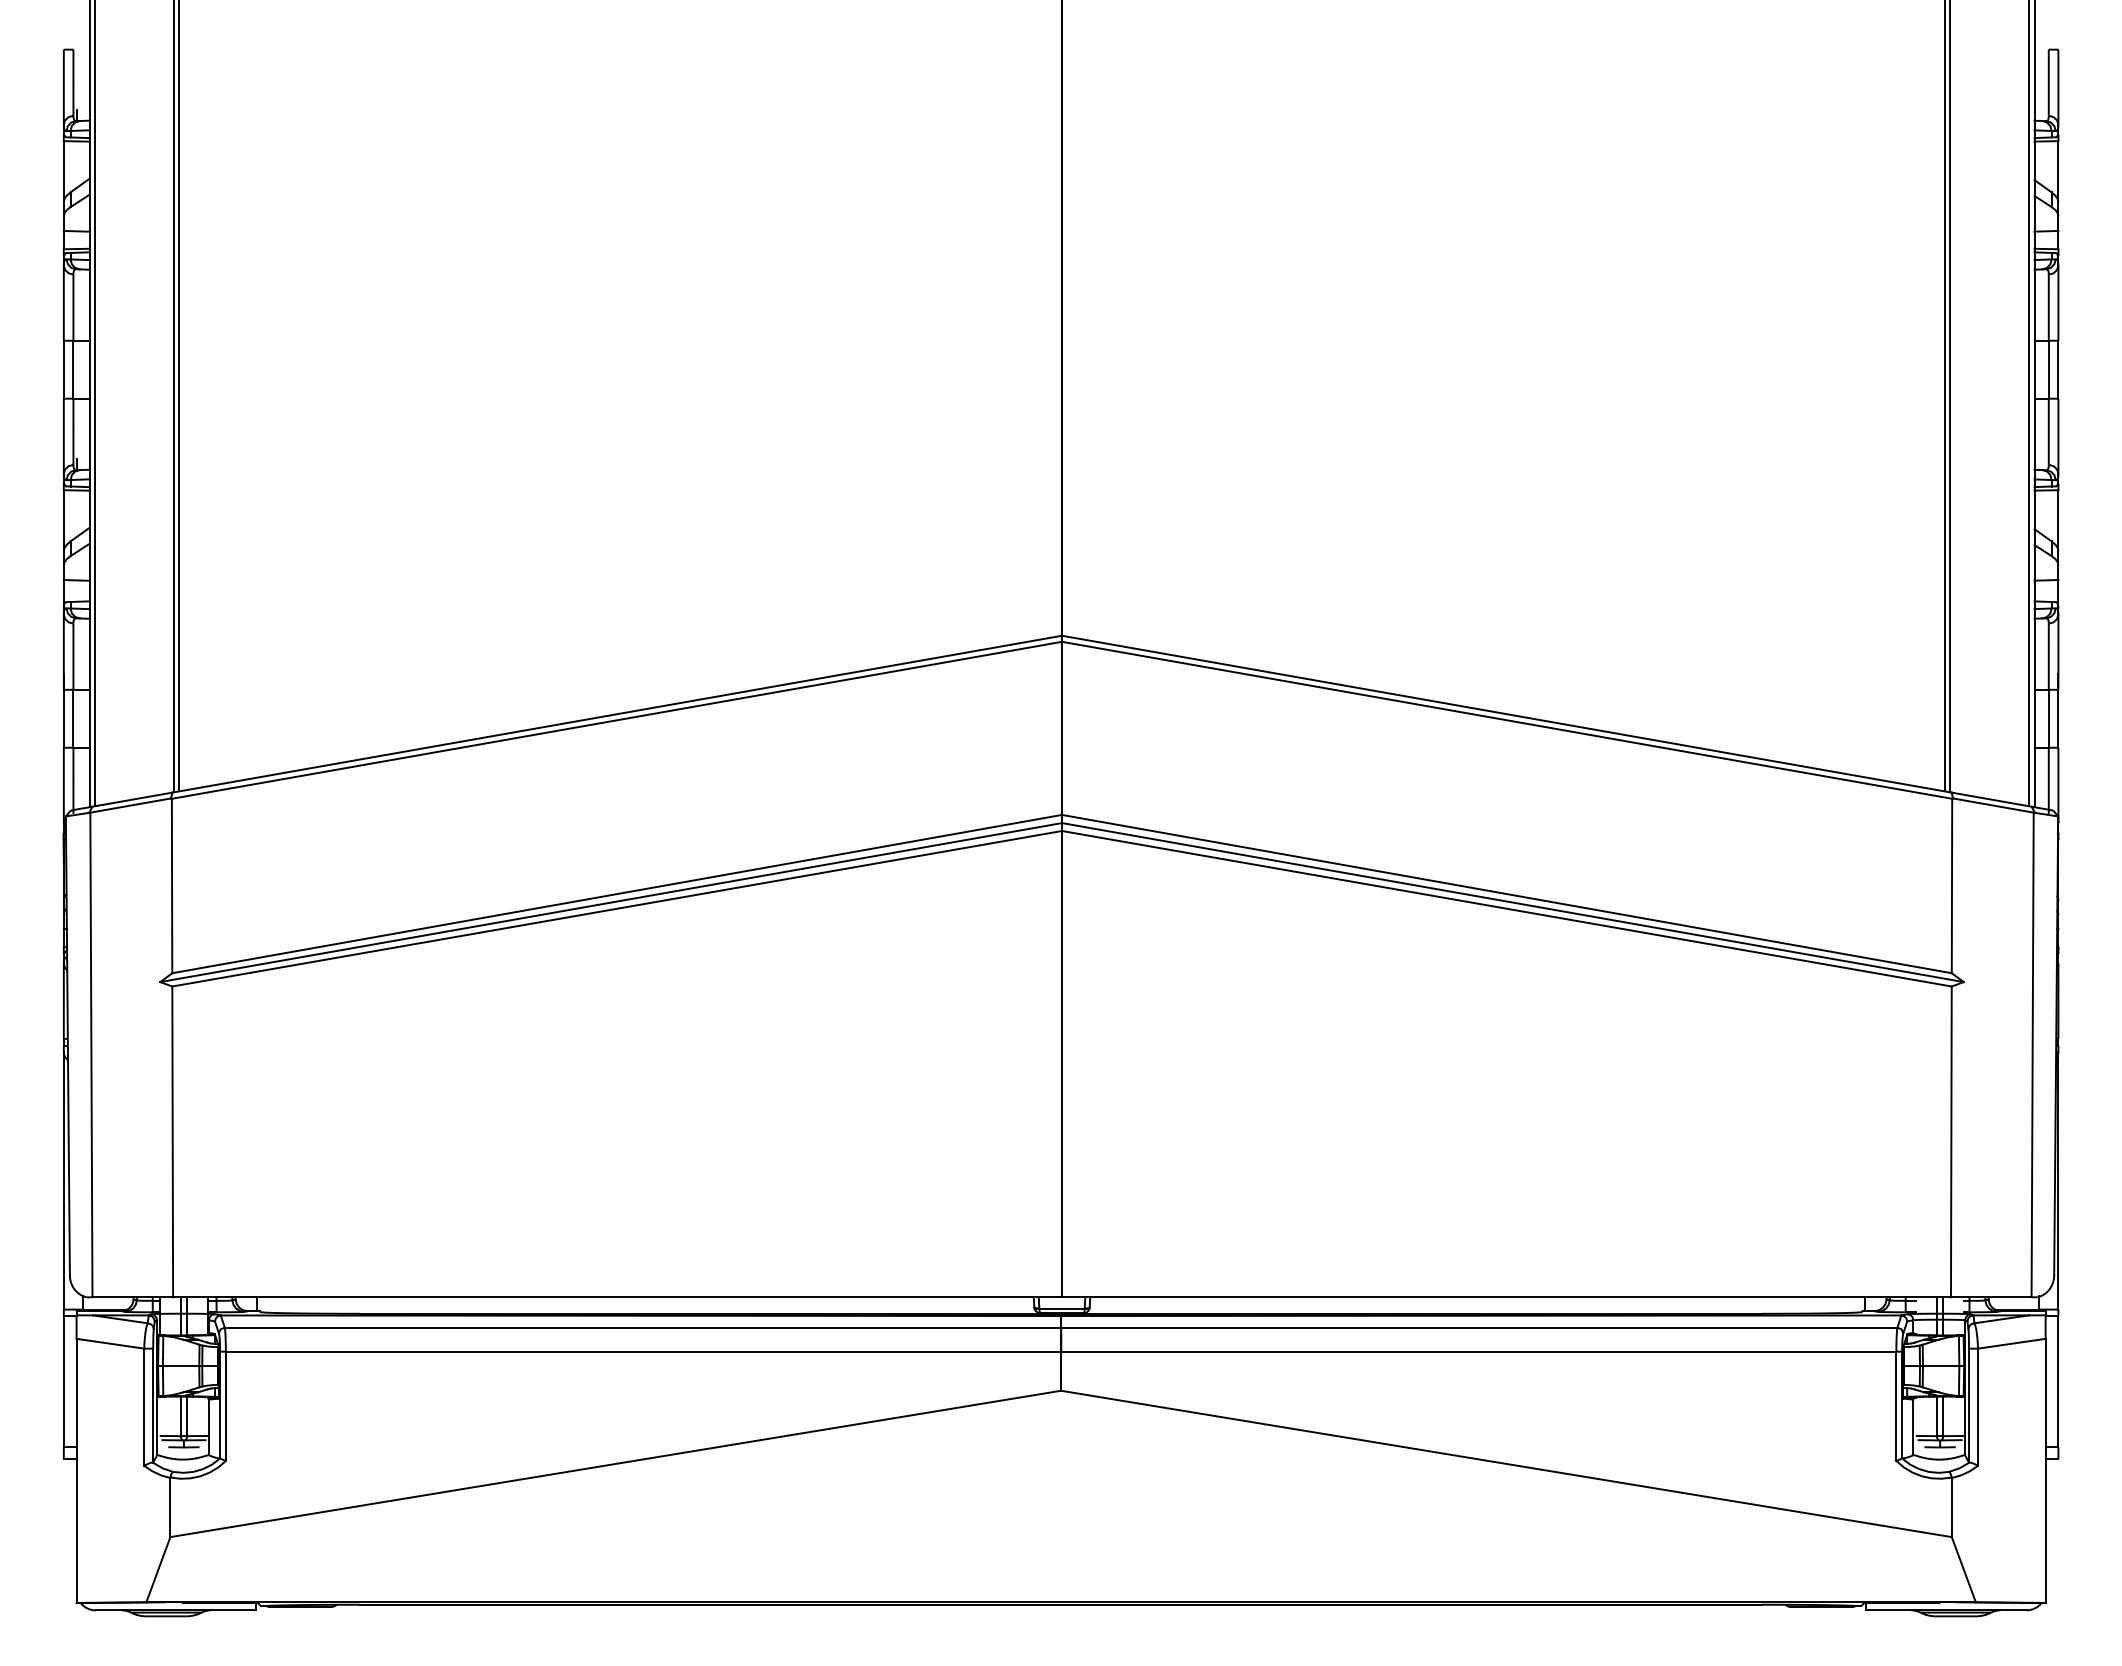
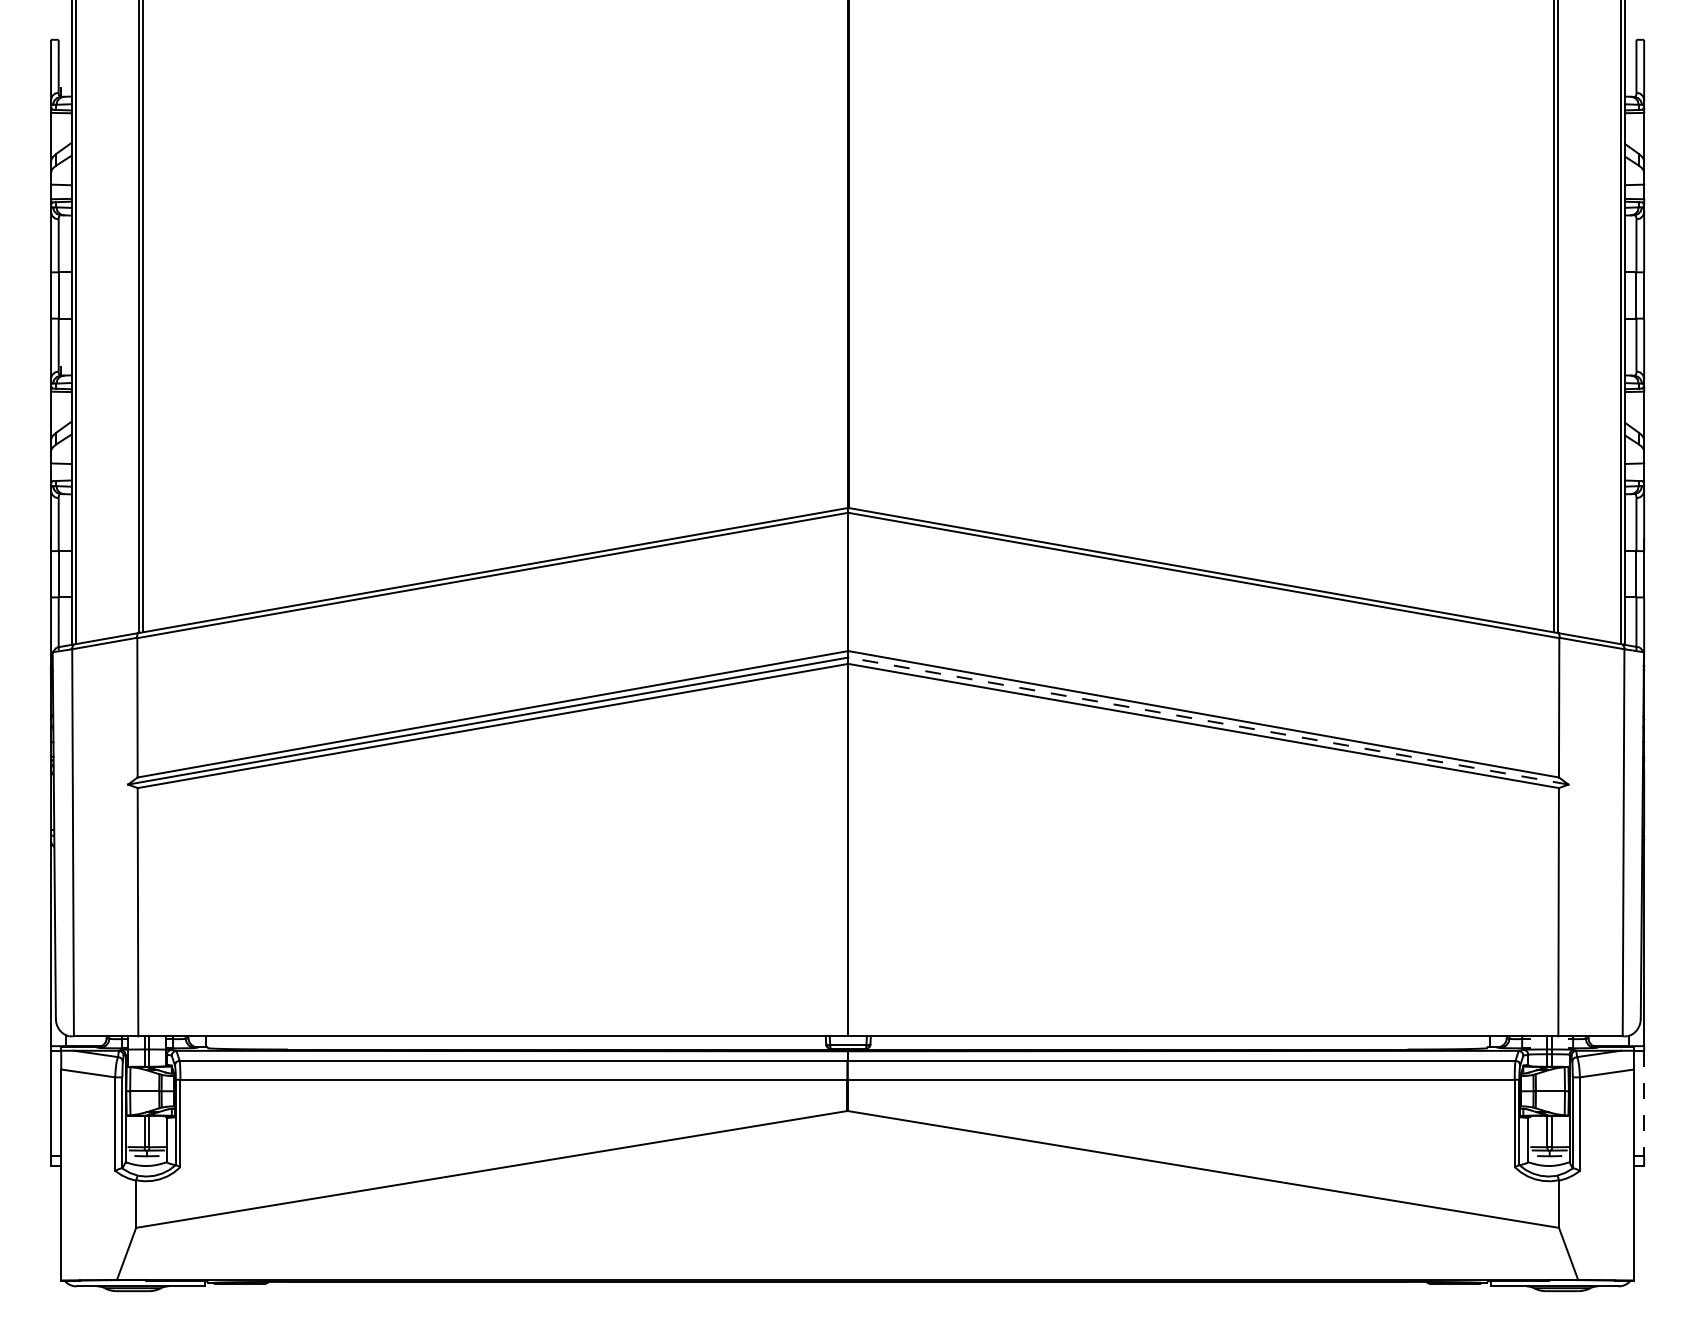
line: (1512, 903) -> (1208, 721), solid -> dashed
line: (2058, 1381) -> (1644, 1103), solid -> dashed

